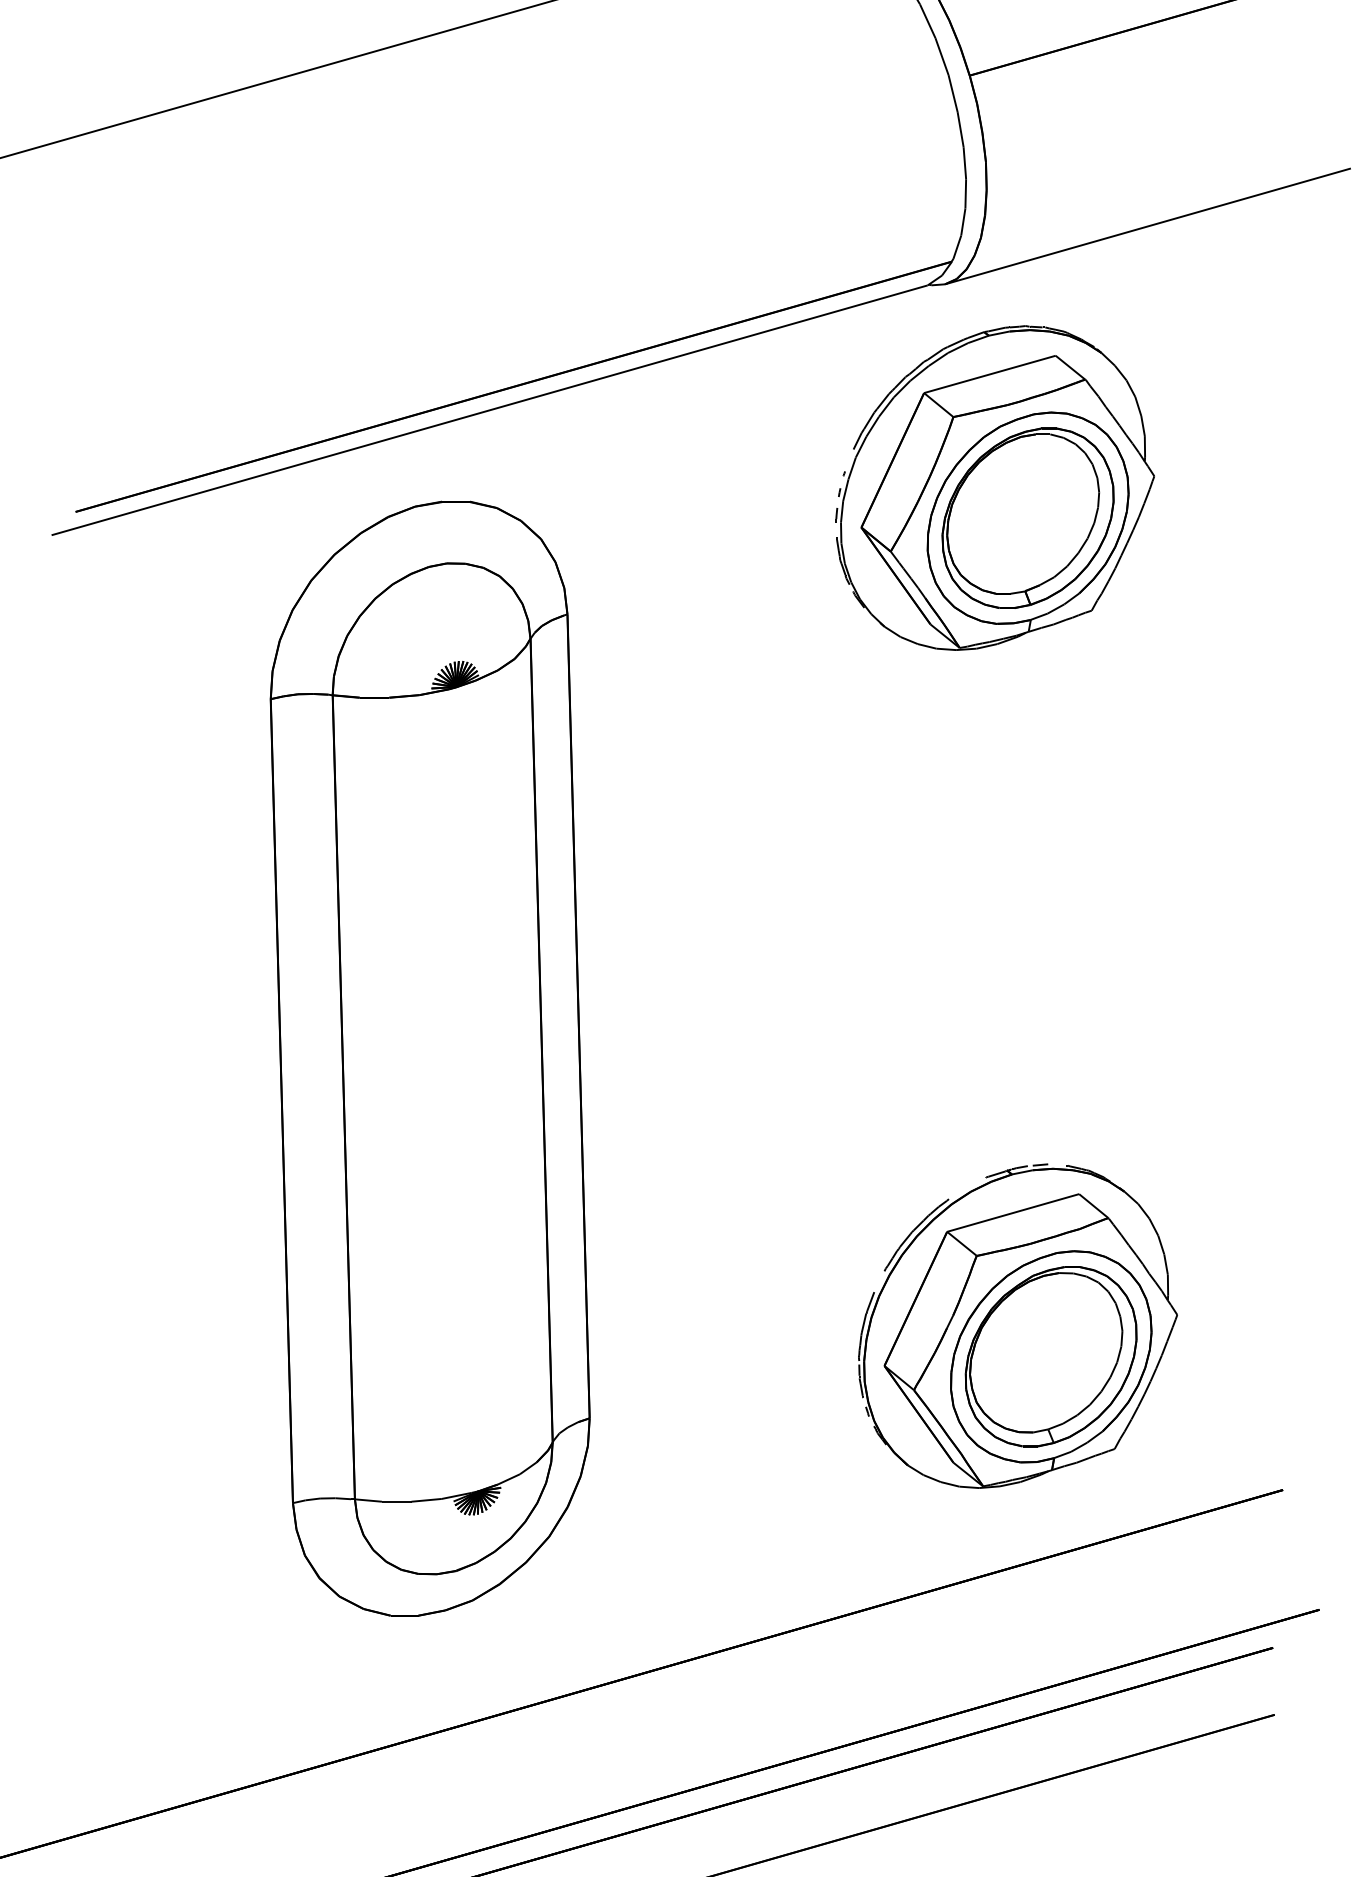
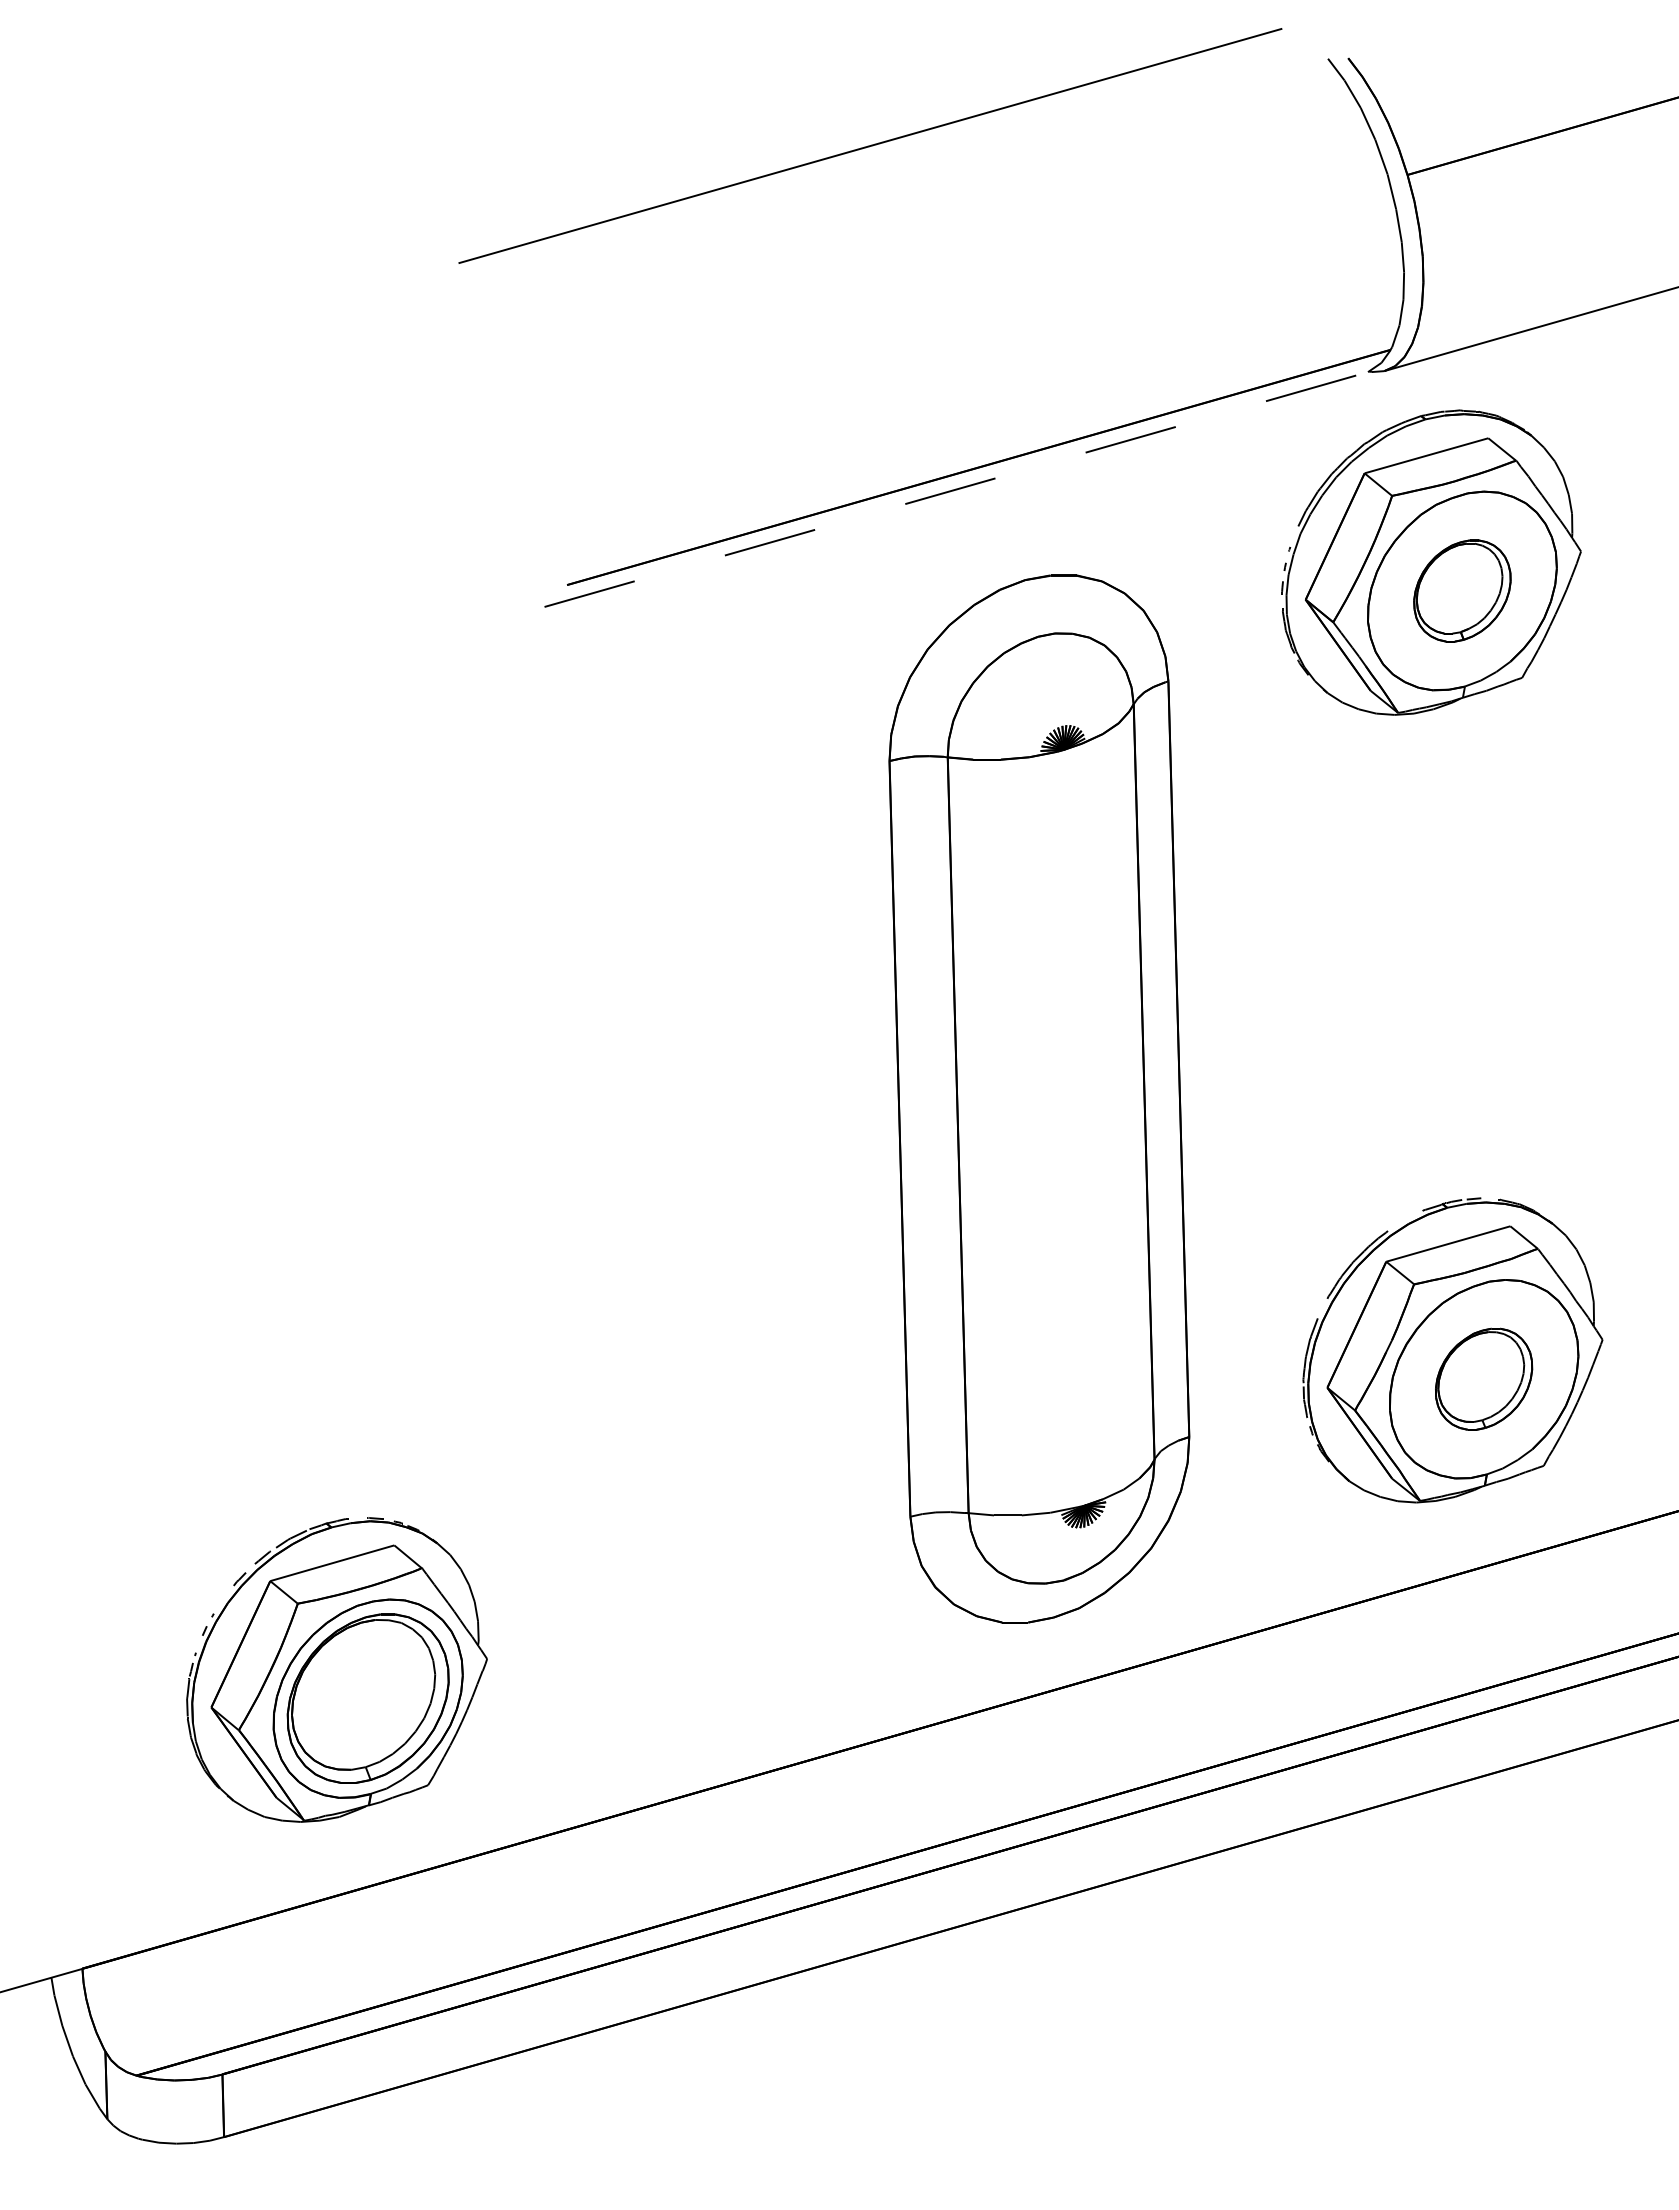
line: (489, 410) -> (956, 489), solid -> dashed
part: (1028, 517) -> (1462, 590), size x0.6
part: (430, 1058) -> (1039, 1098), moved
part: (1050, 1357) -> (1483, 1379), size x0.6

